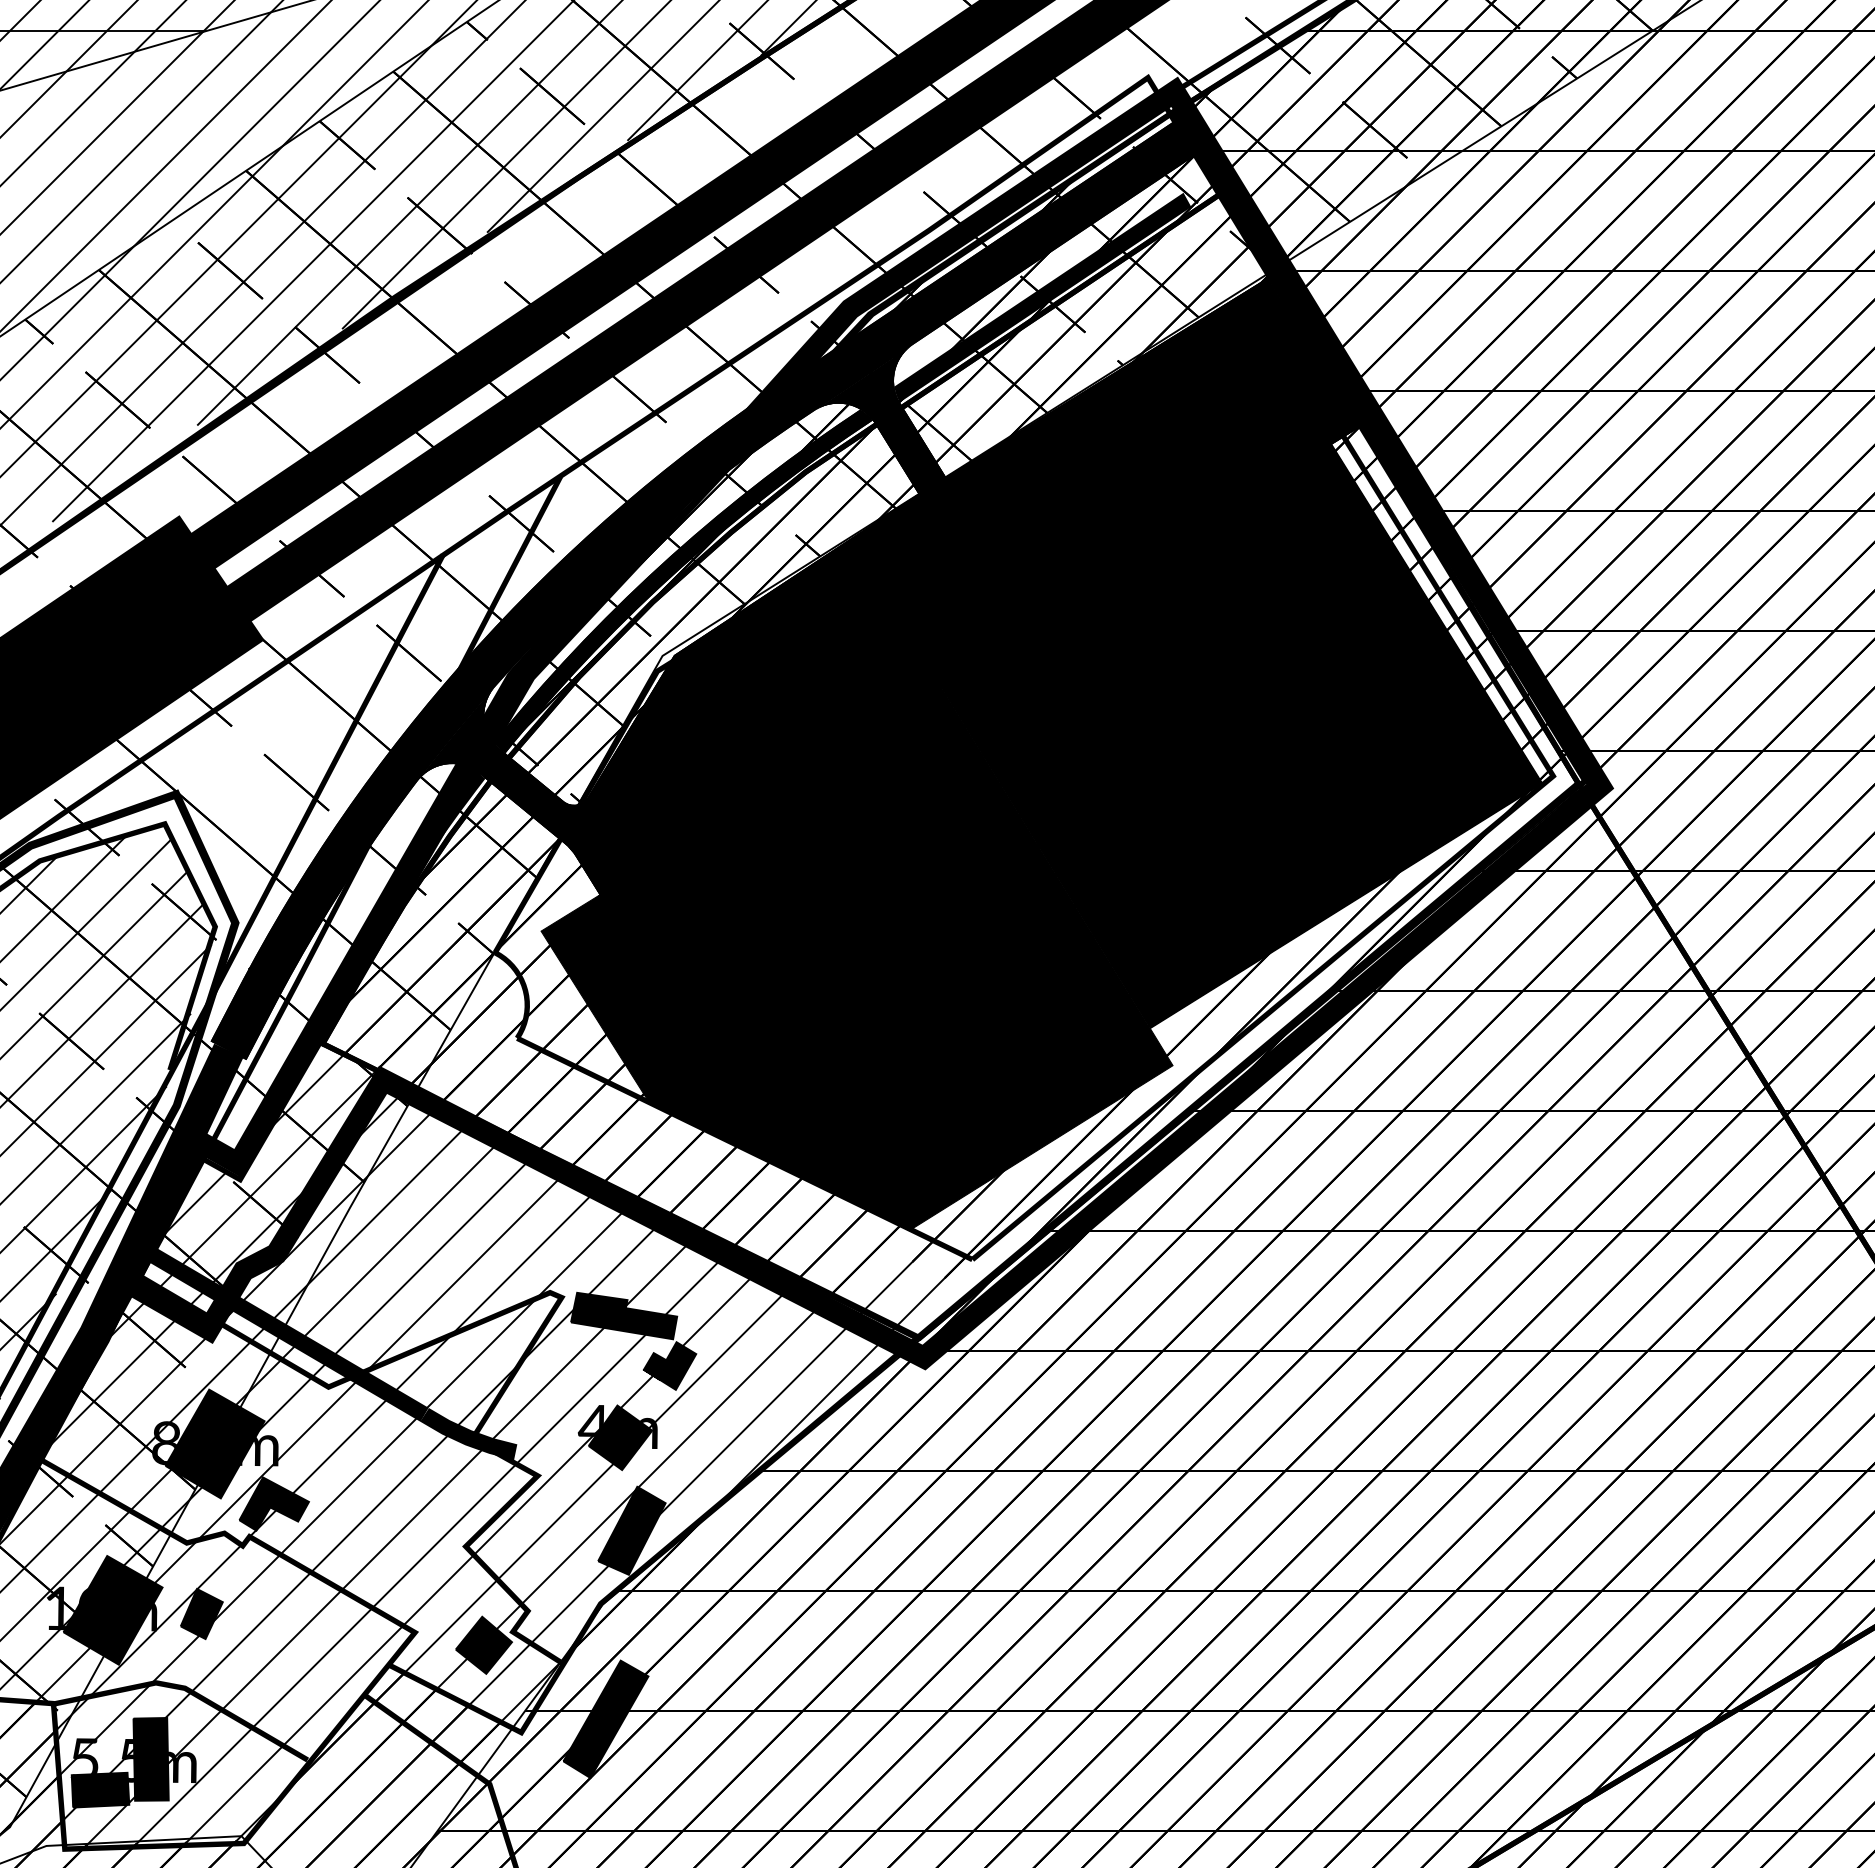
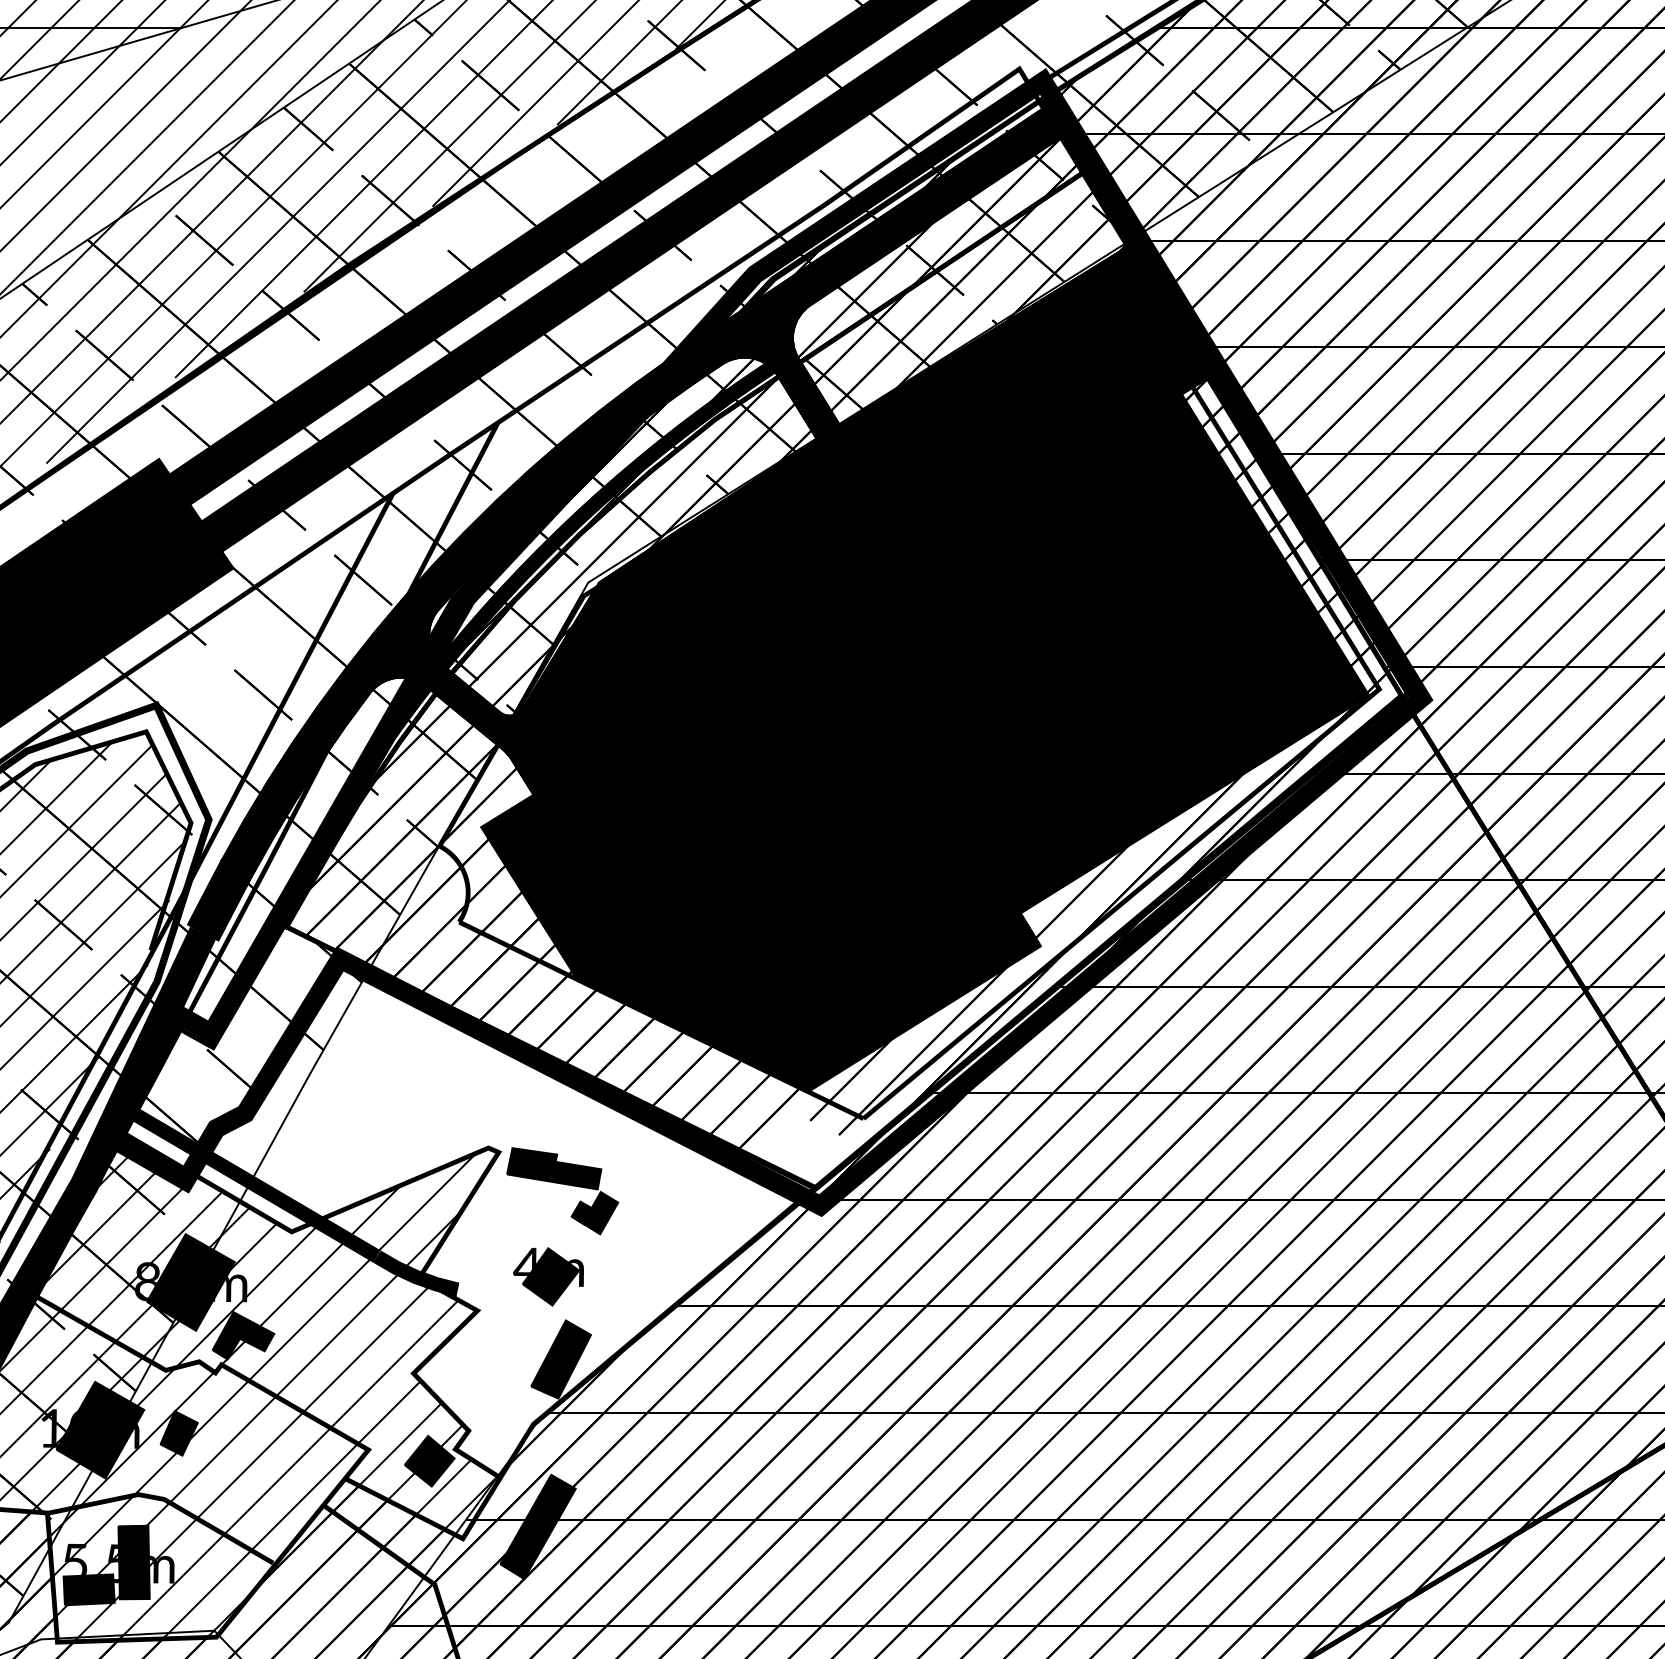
fill: (1042, 297) -> (925, 264), removed
hatch: (552, 1358) -> (490, 1206), removed

